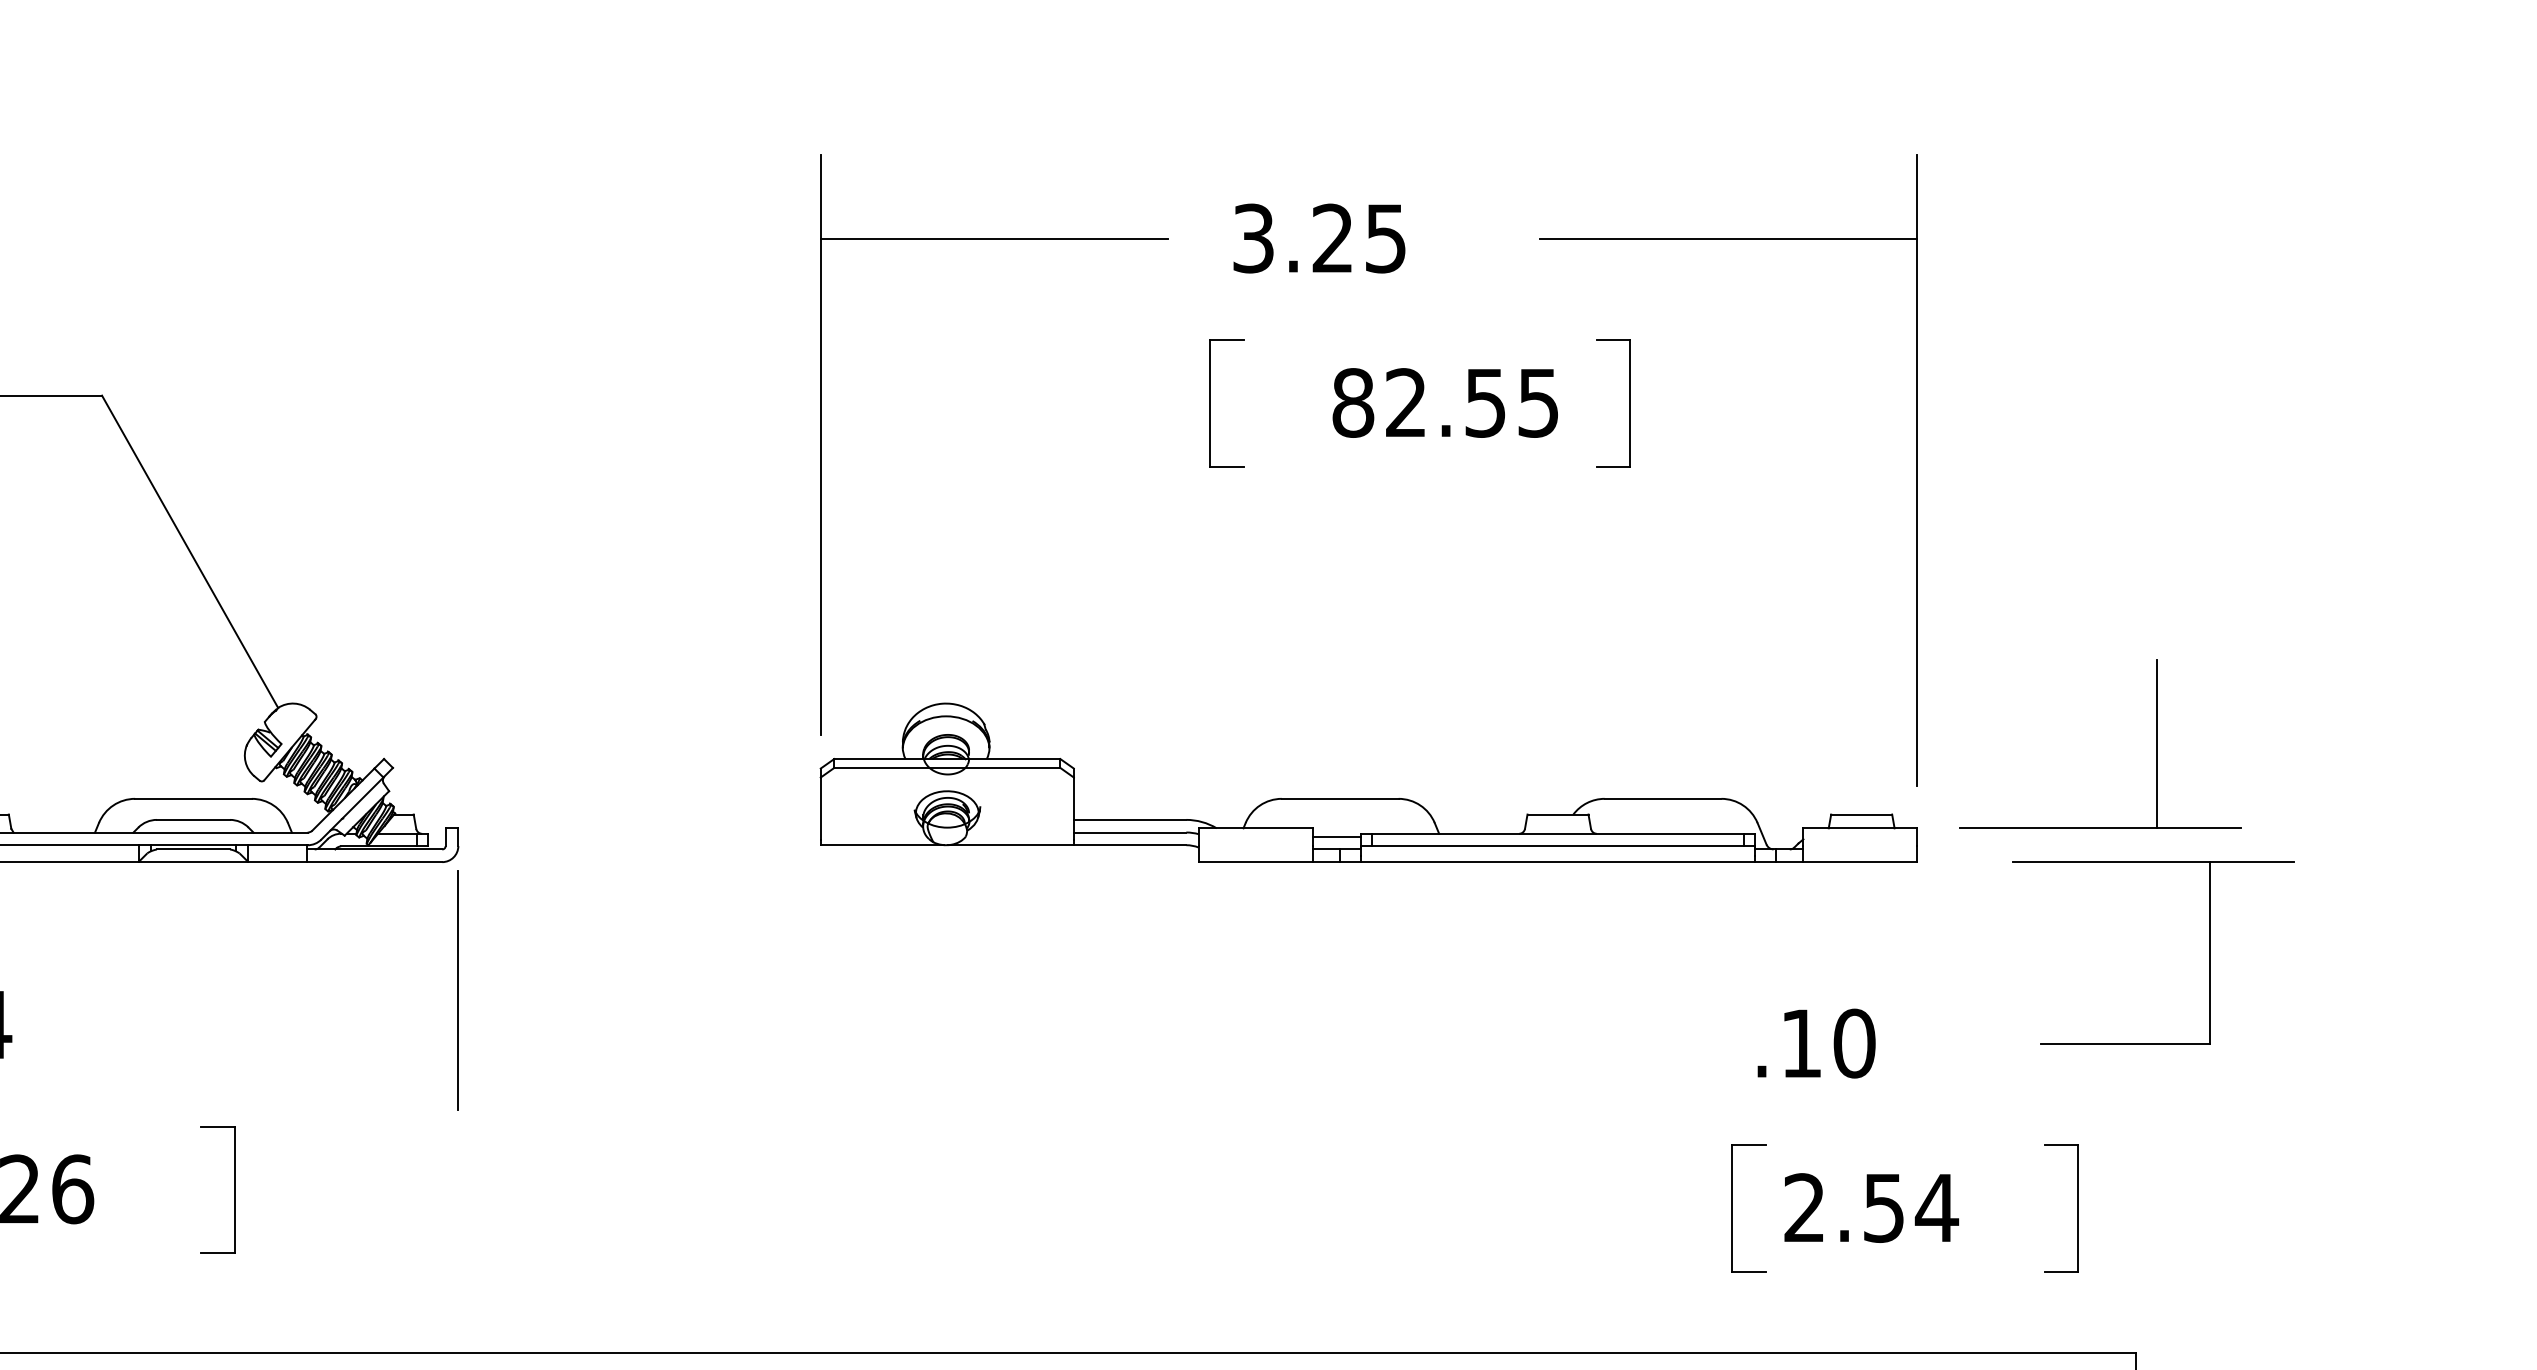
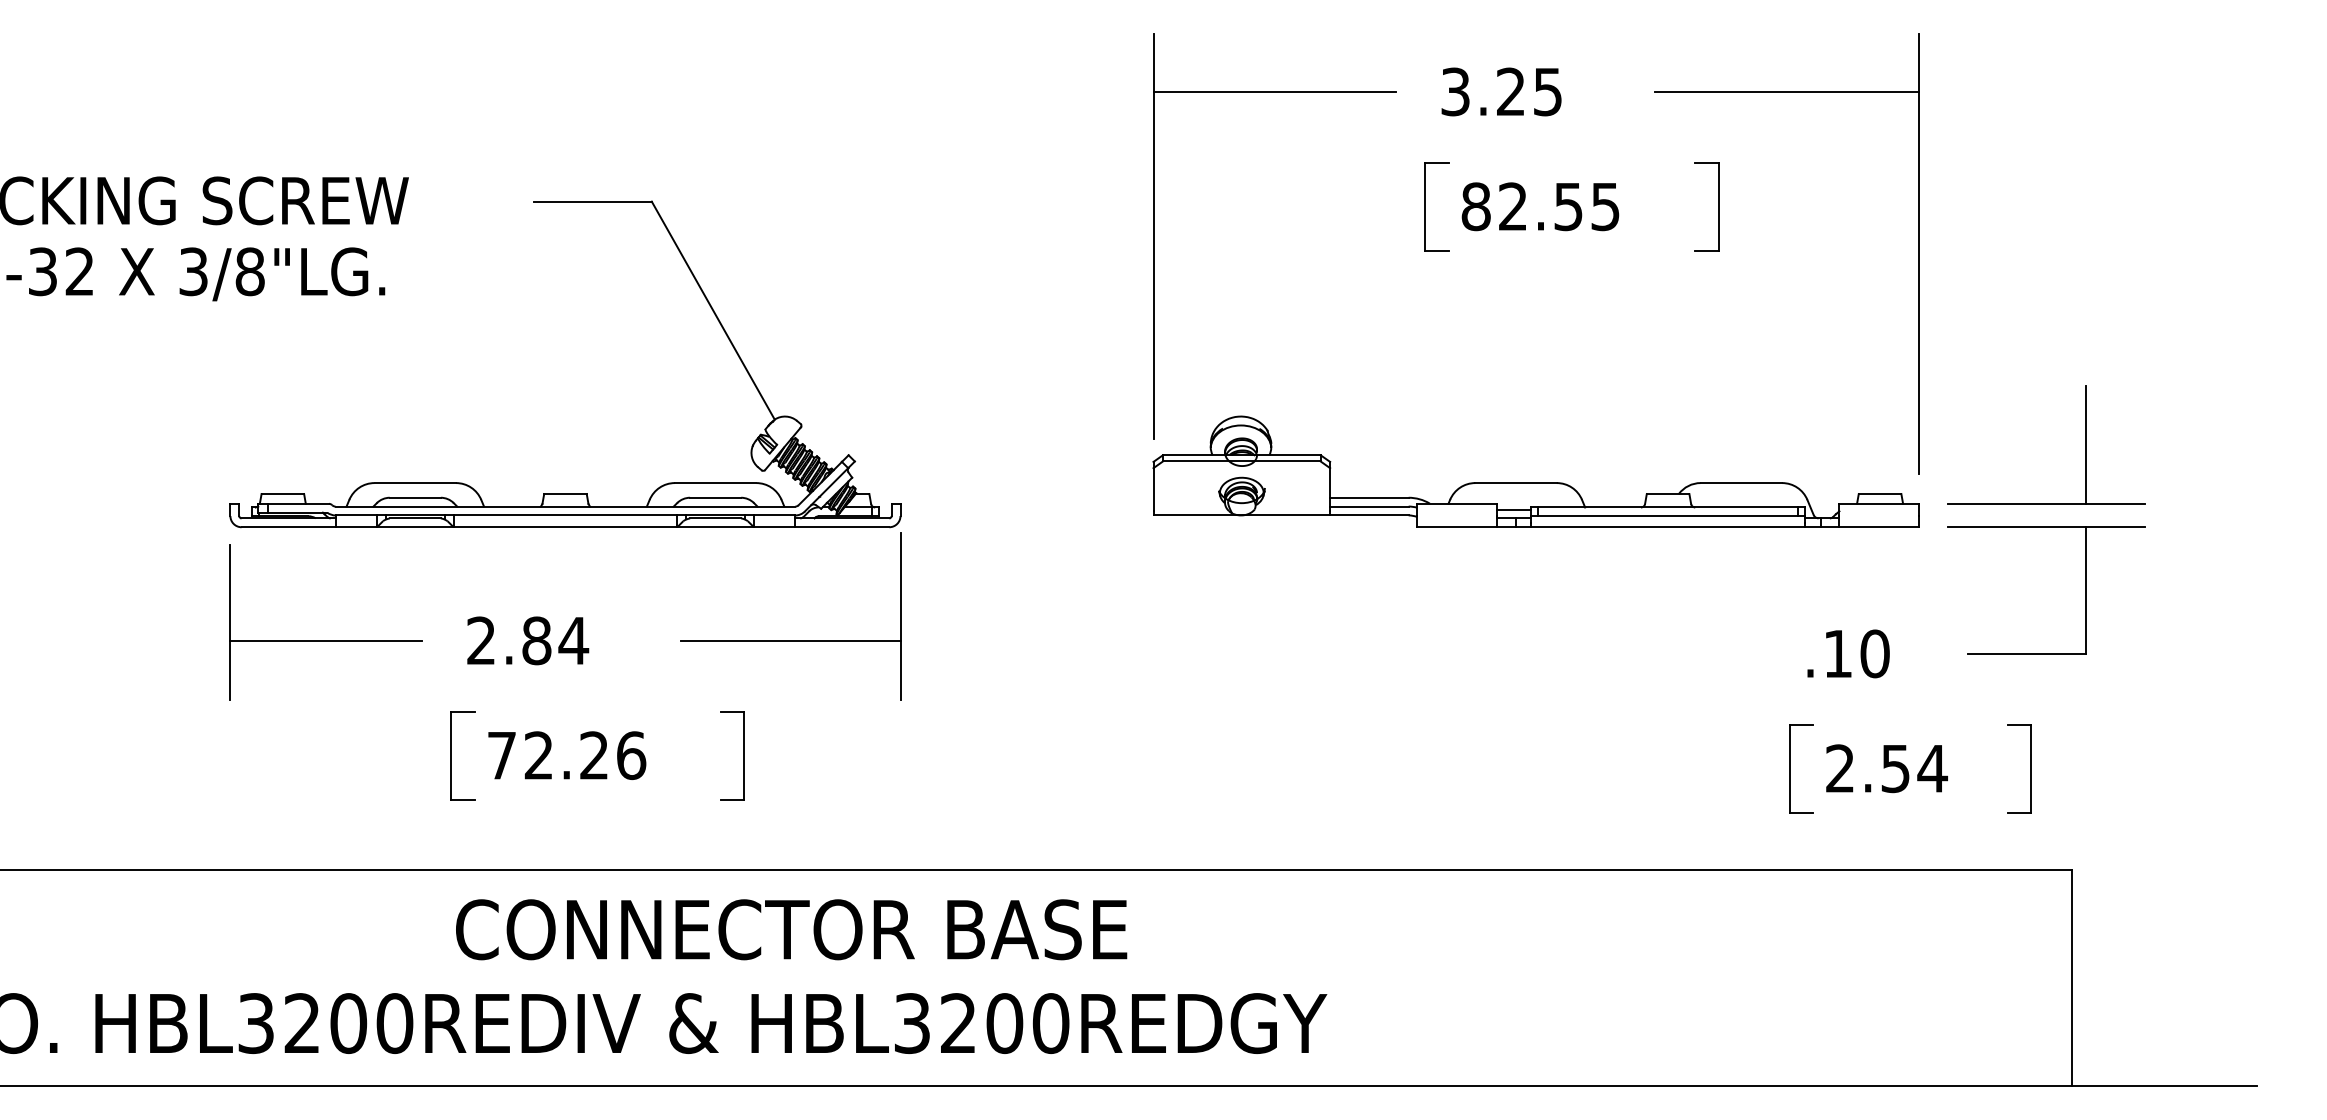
text: (1445, 402) -> (1540, 206), moved
part: (2208, 952) -> (2085, 590), moved
line: (300, 1025) -> (790, 641), added

